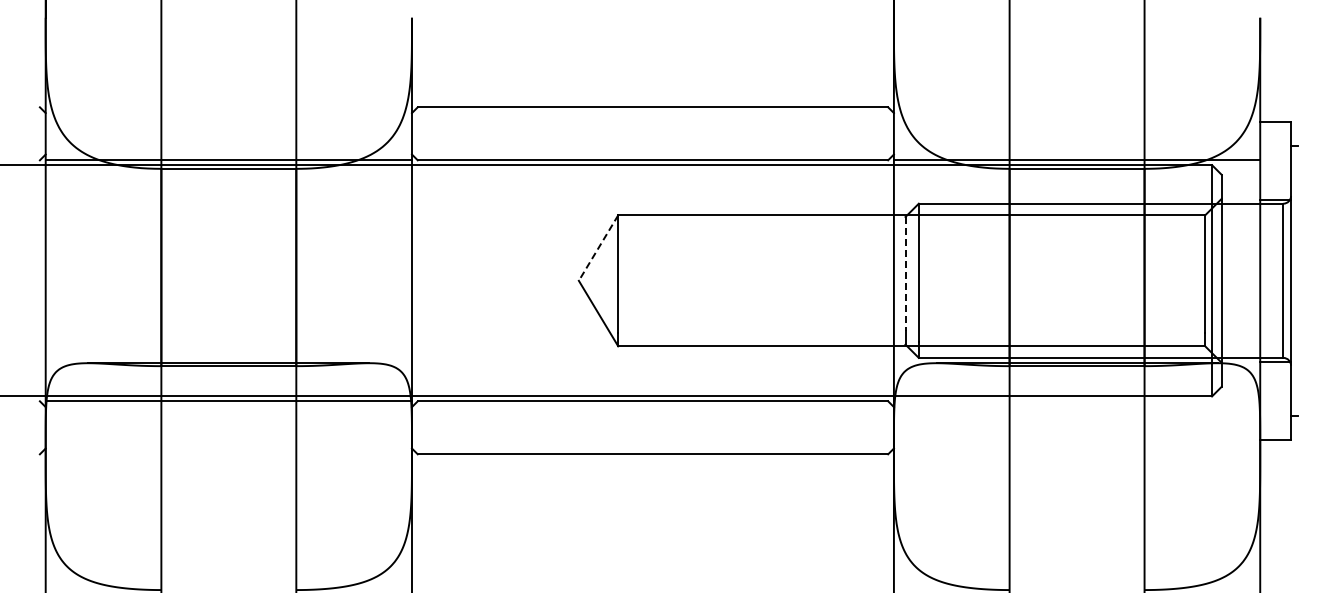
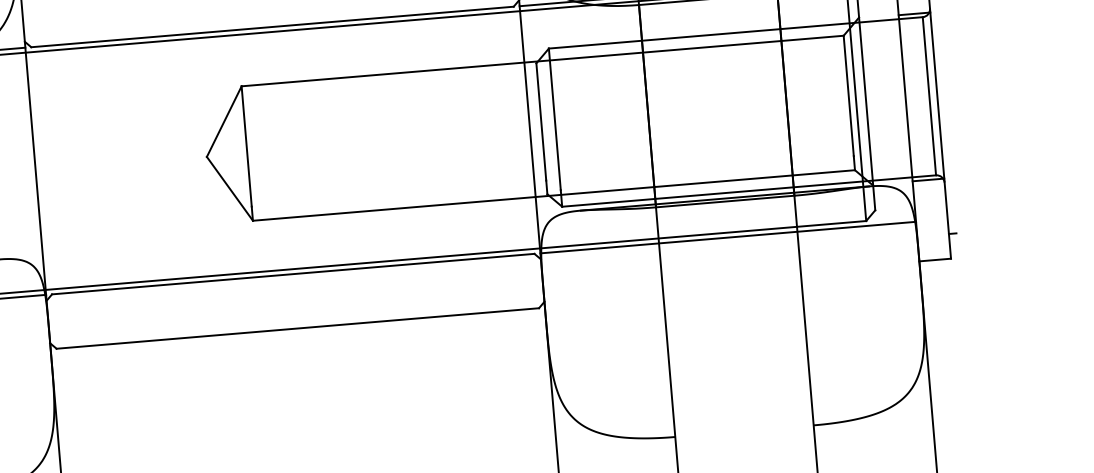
line: (598, 248) -> (224, 122), dashed -> solid
line: (905, 274) -> (541, 122), dashed -> solid
line: (1076, 401) -> (727, 237), added

